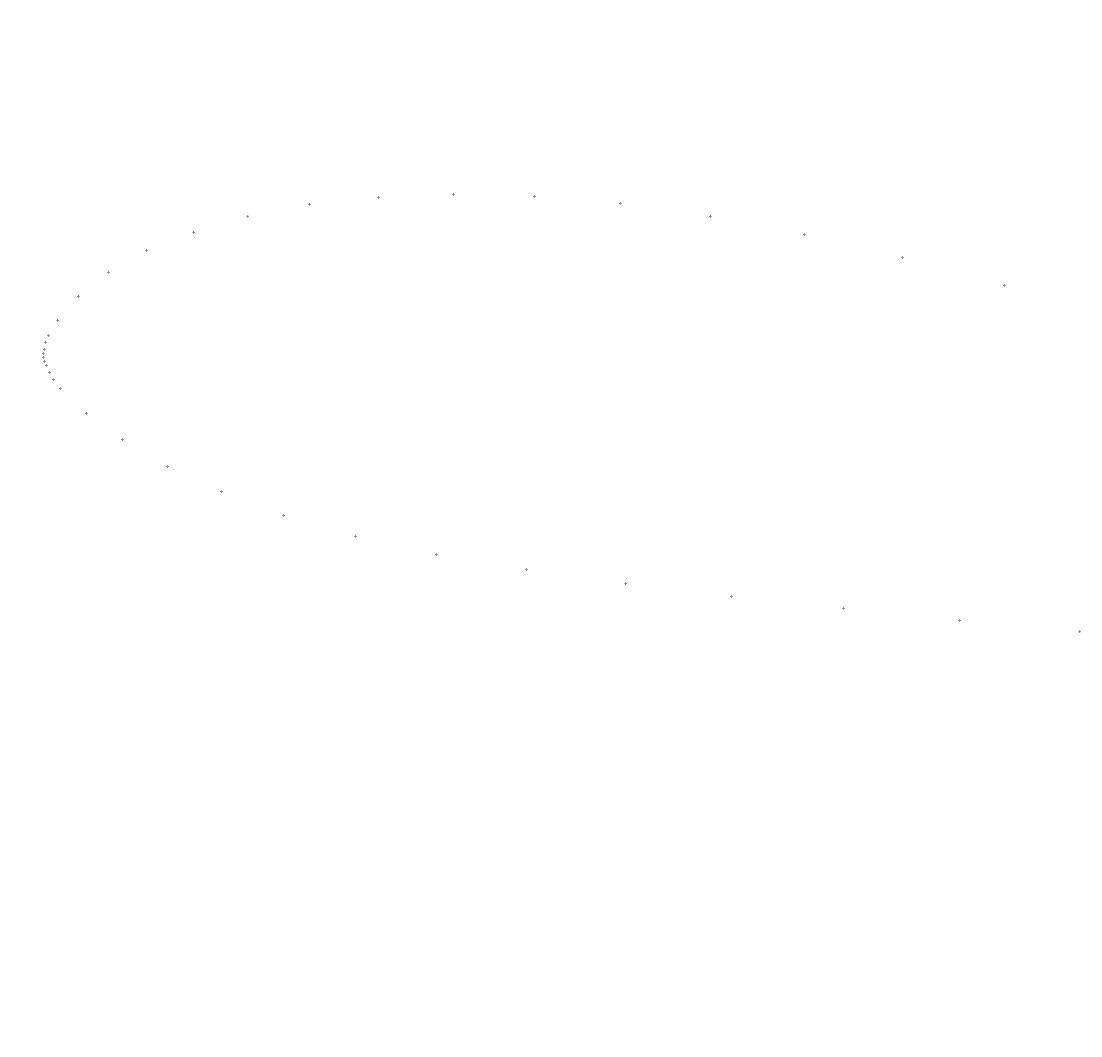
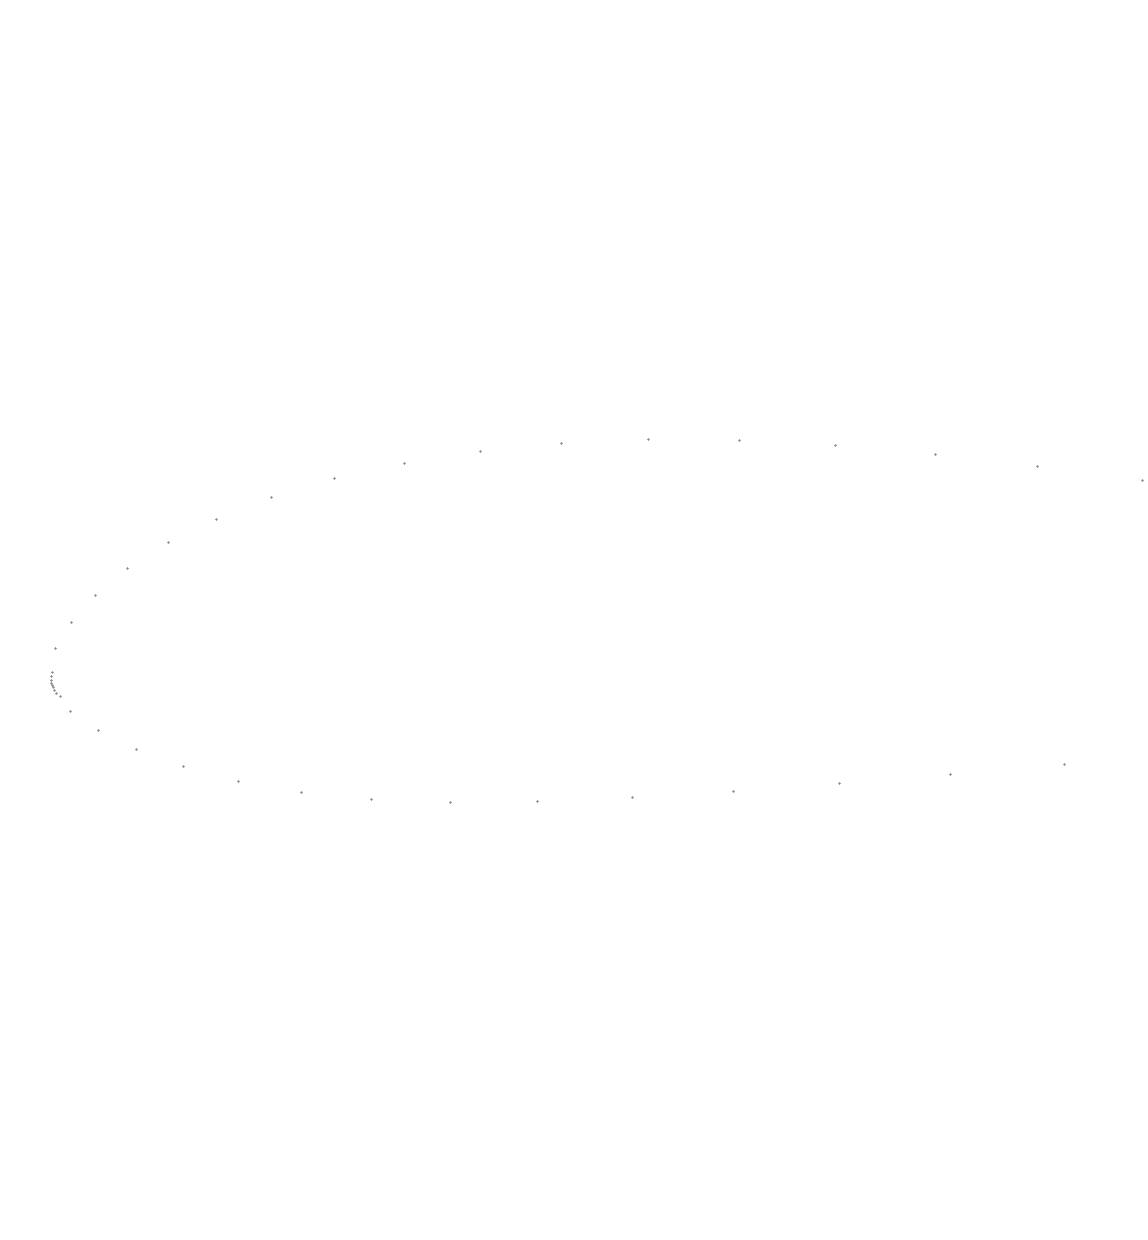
part: (50, 357) -> (55, 684), size x0.6

